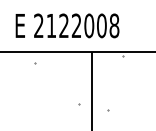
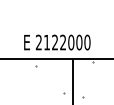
text: (114, 25) -> (87, 42), 2122008 -> 2122000

